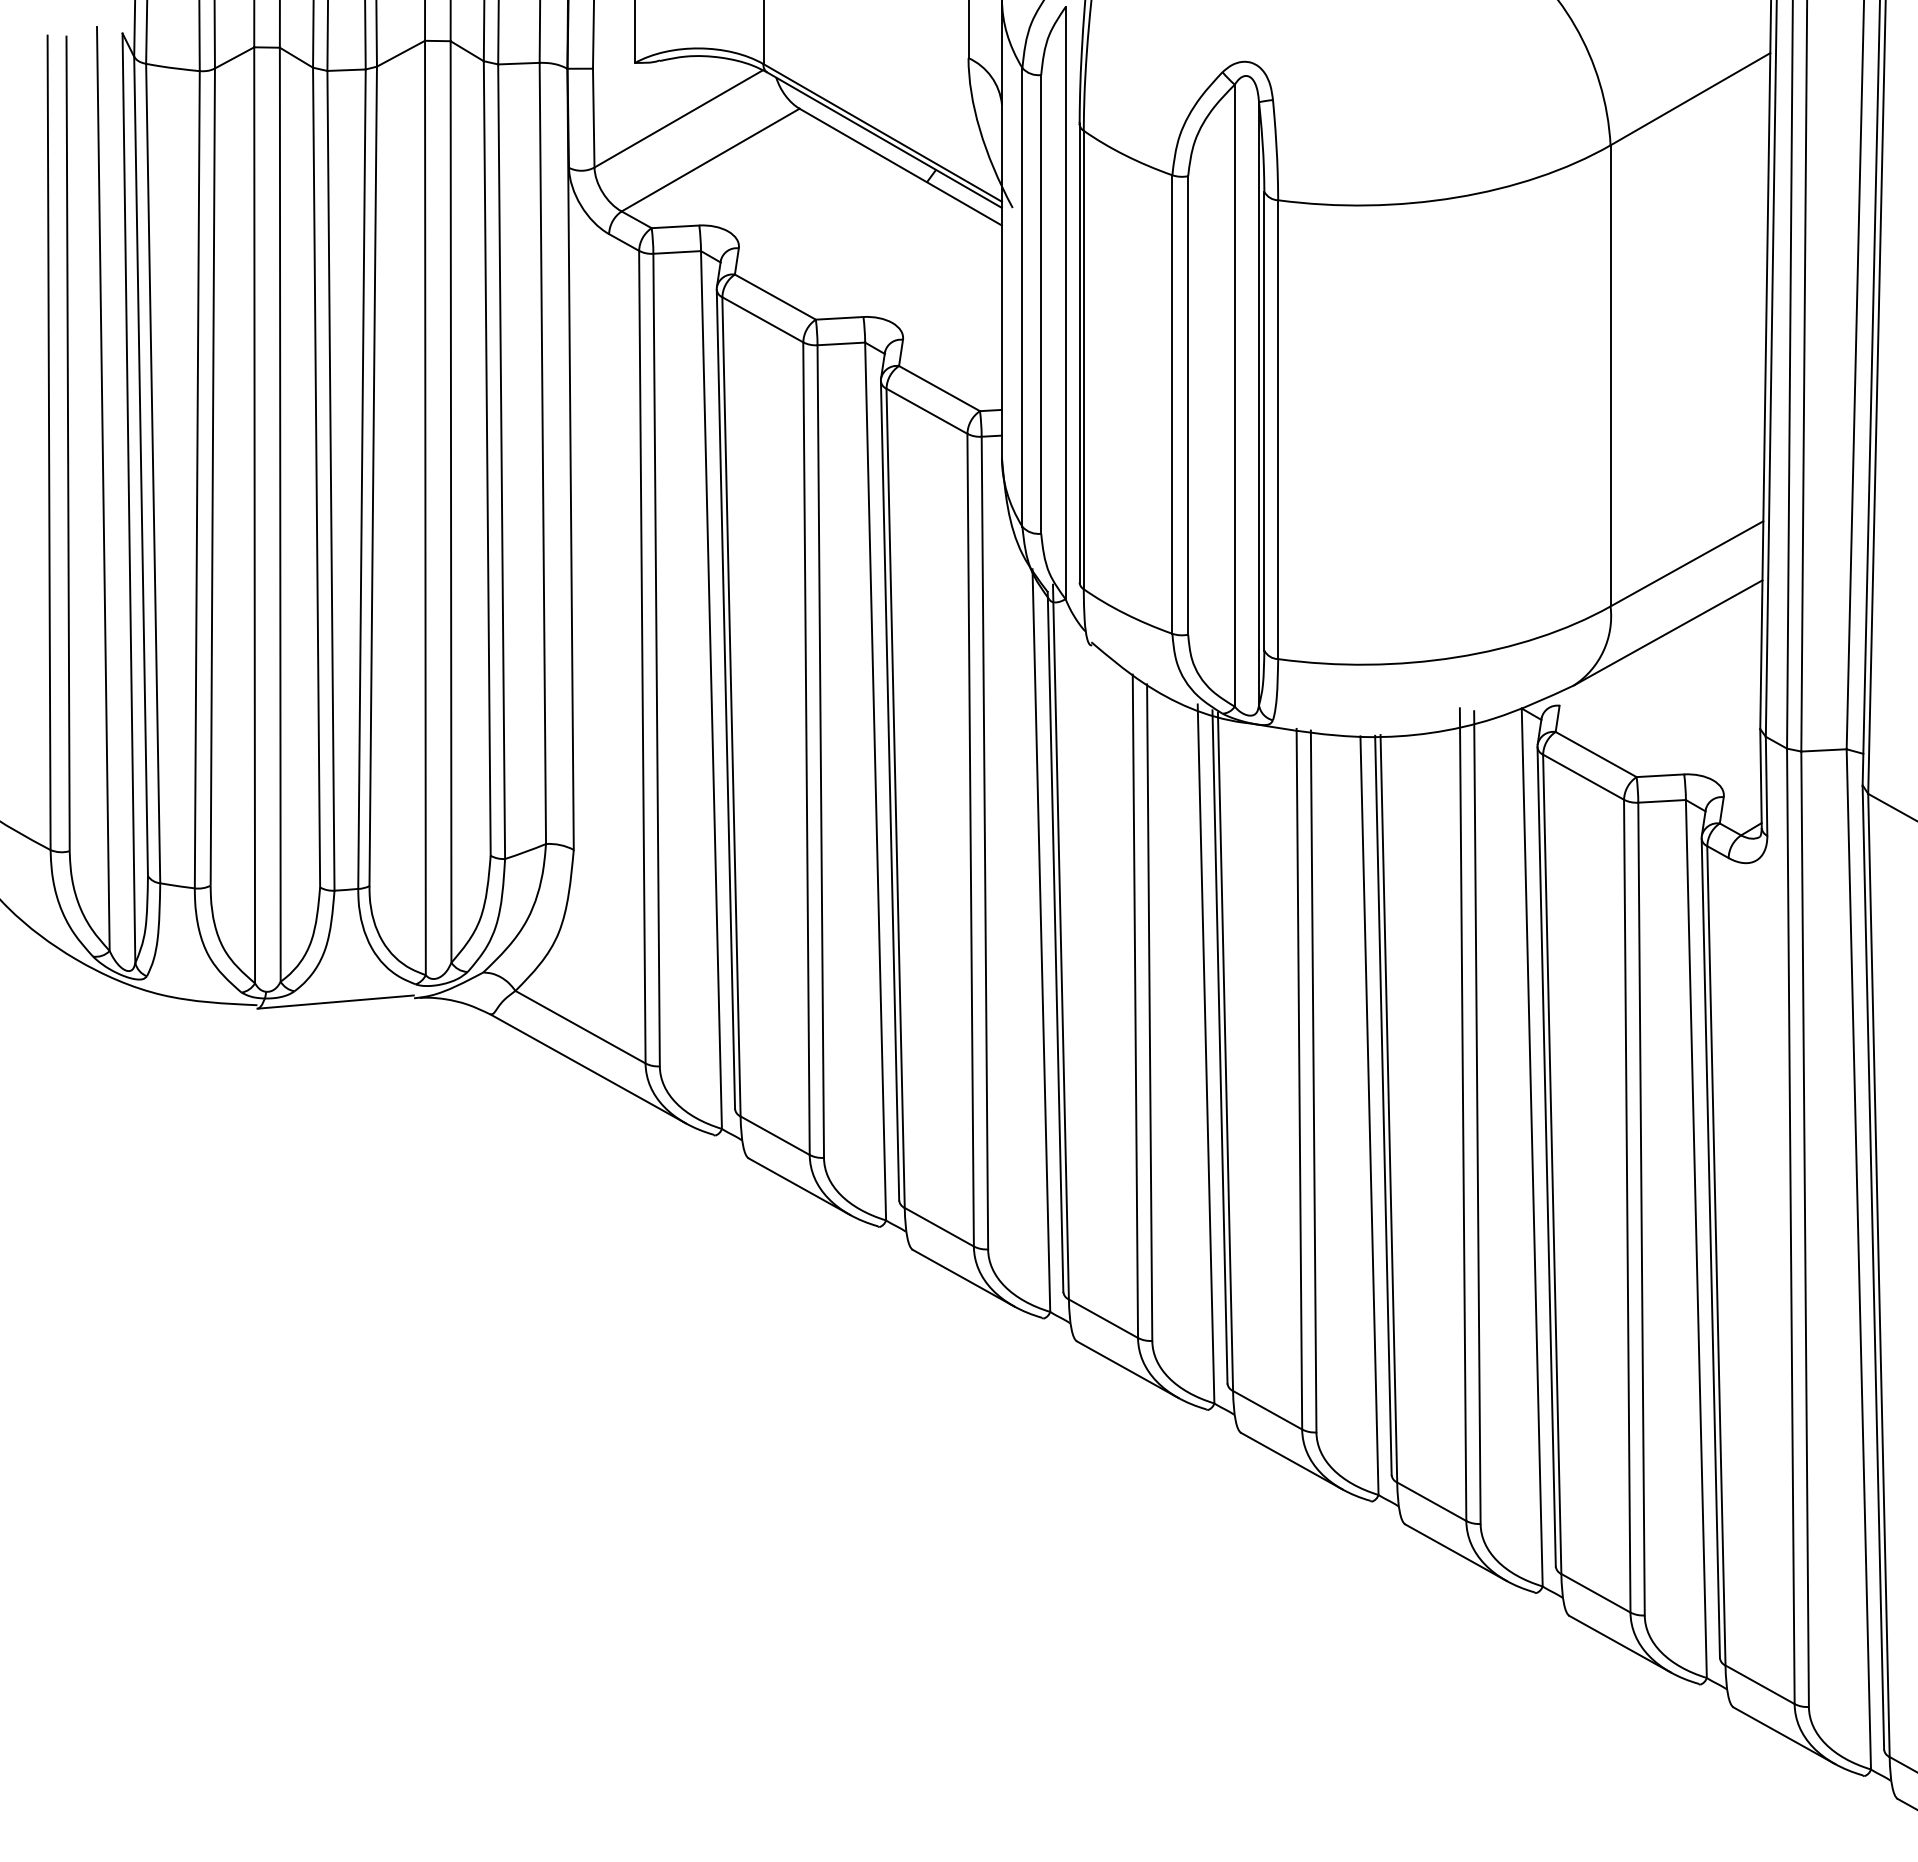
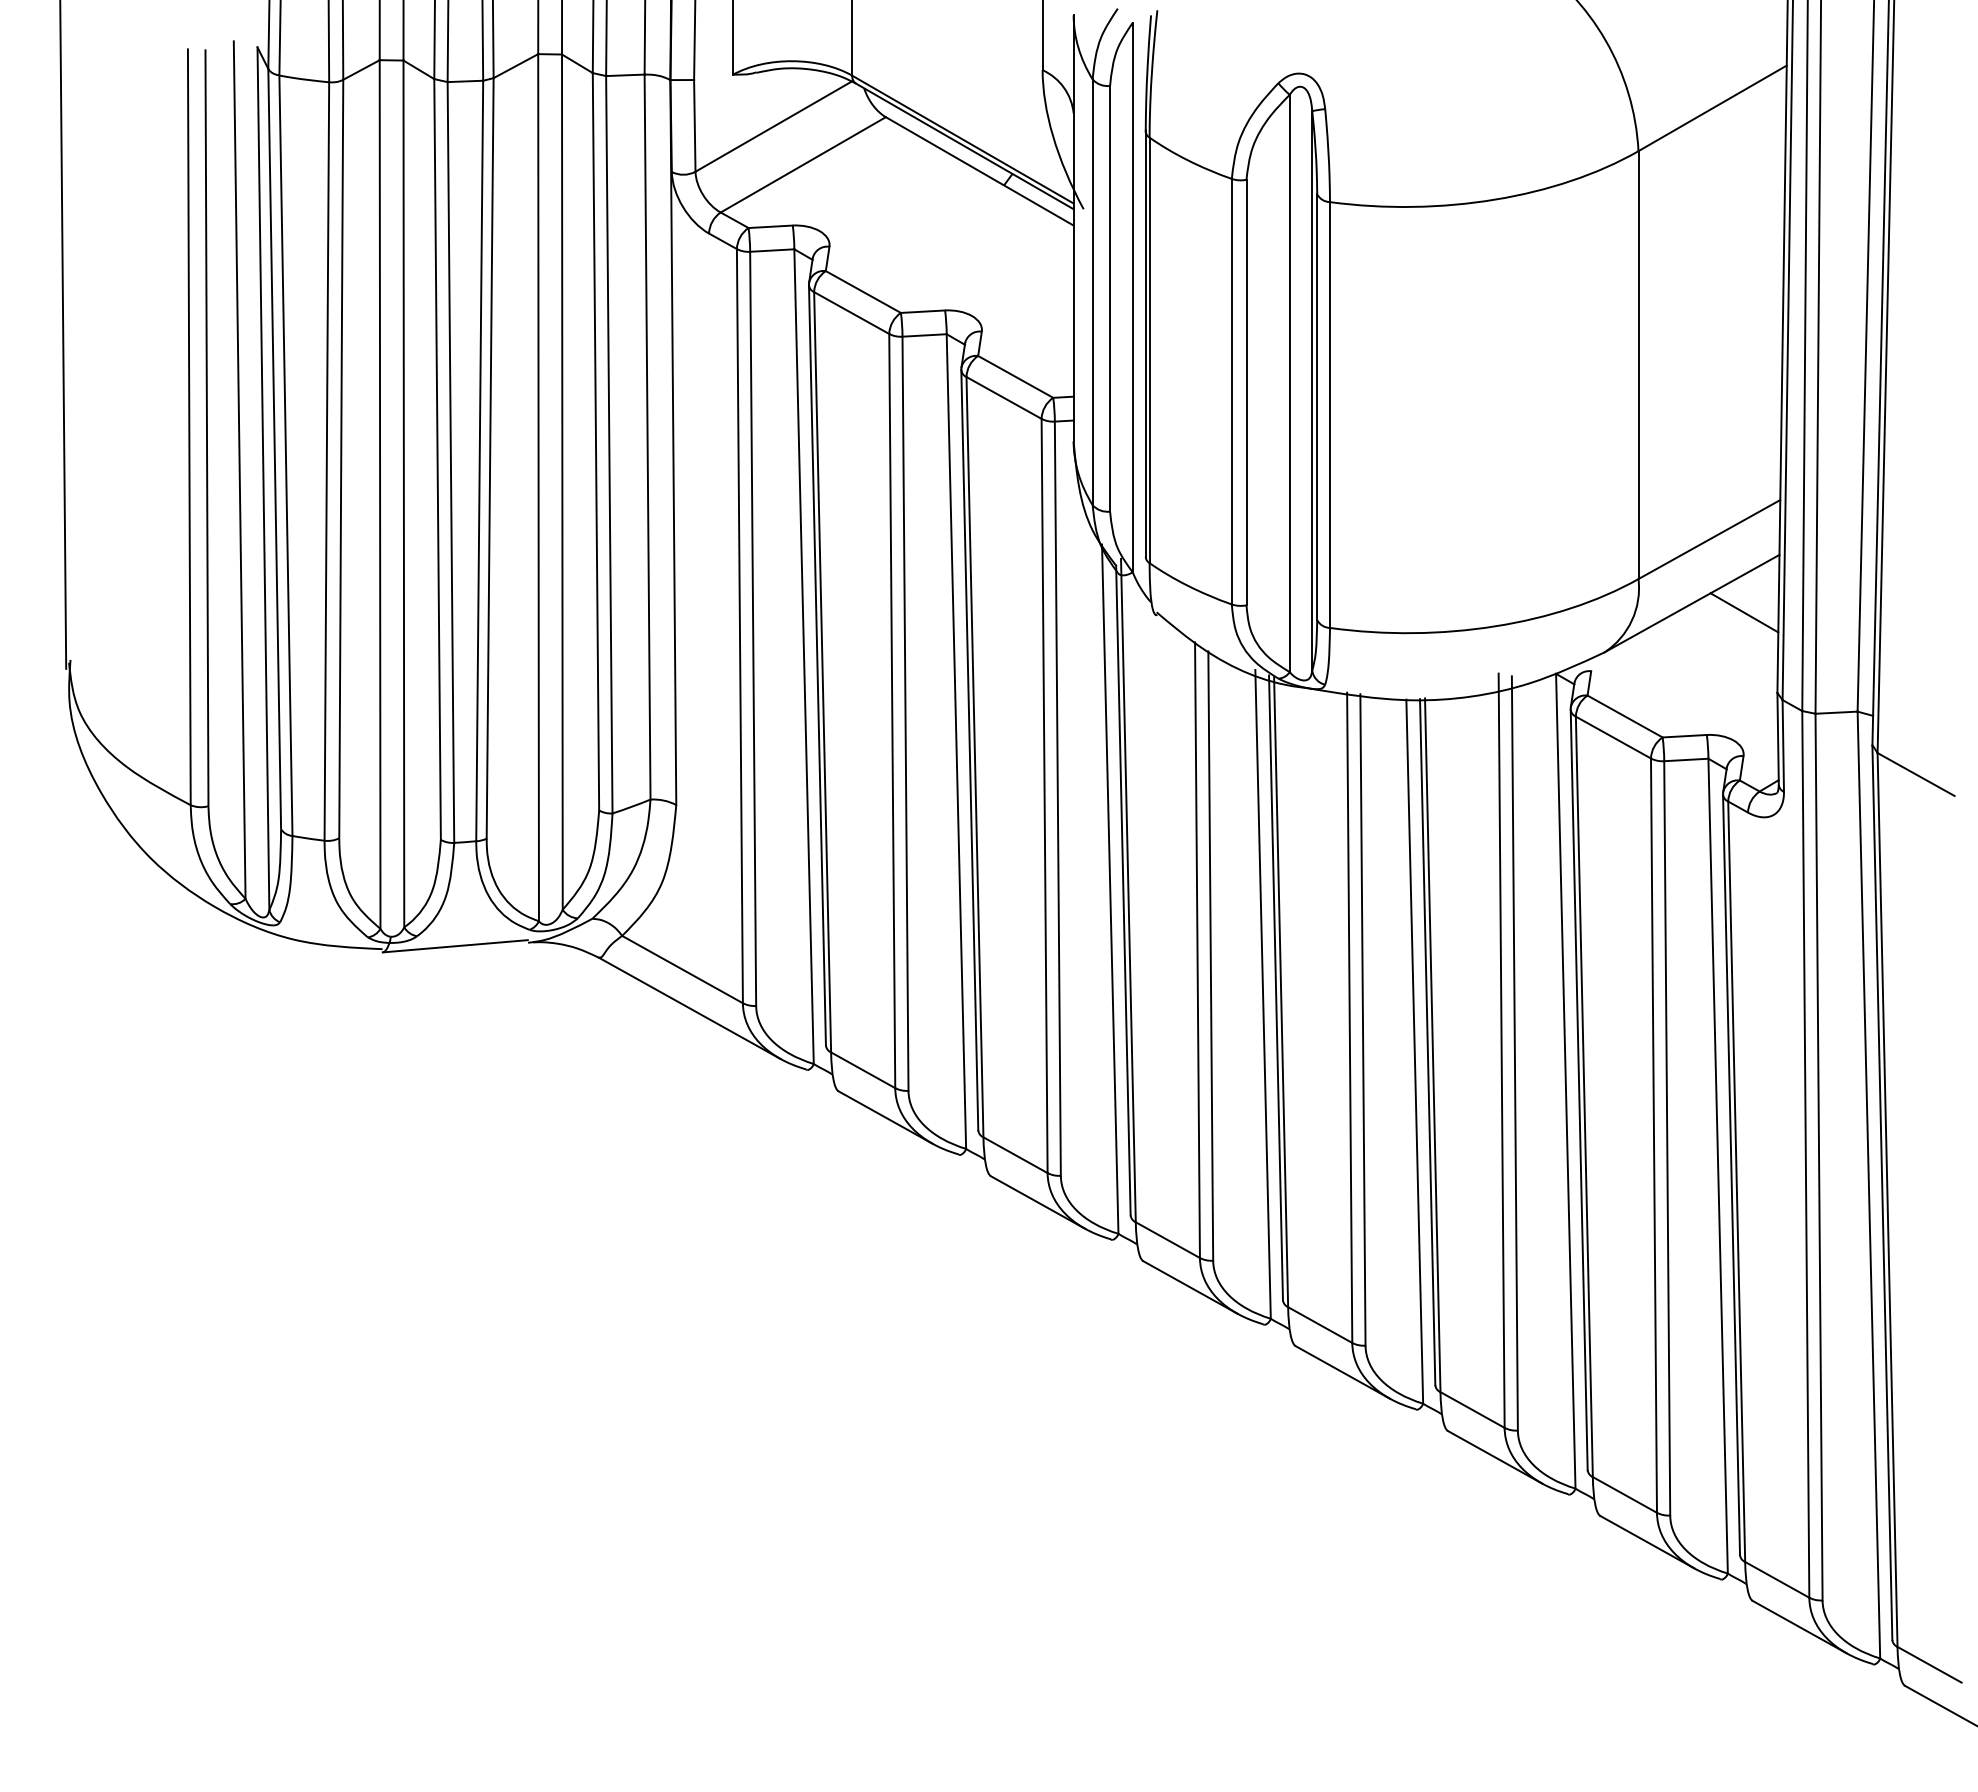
line: (1724, 642) -> (1744, 612), added

